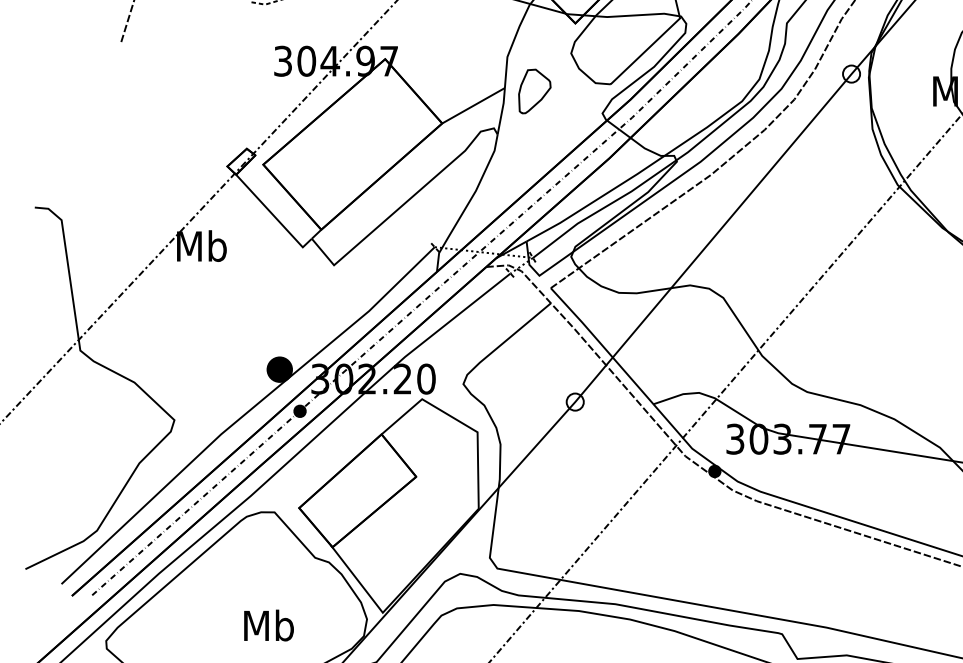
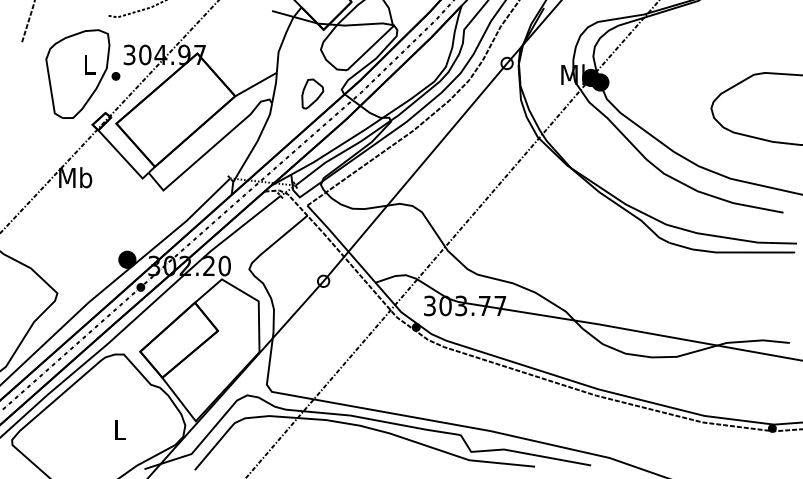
part: (212, 89) -> (82, 73), added
part: (534, 90) -> (312, 93), moved
text: (267, 625) -> (119, 429), Mb -> L

